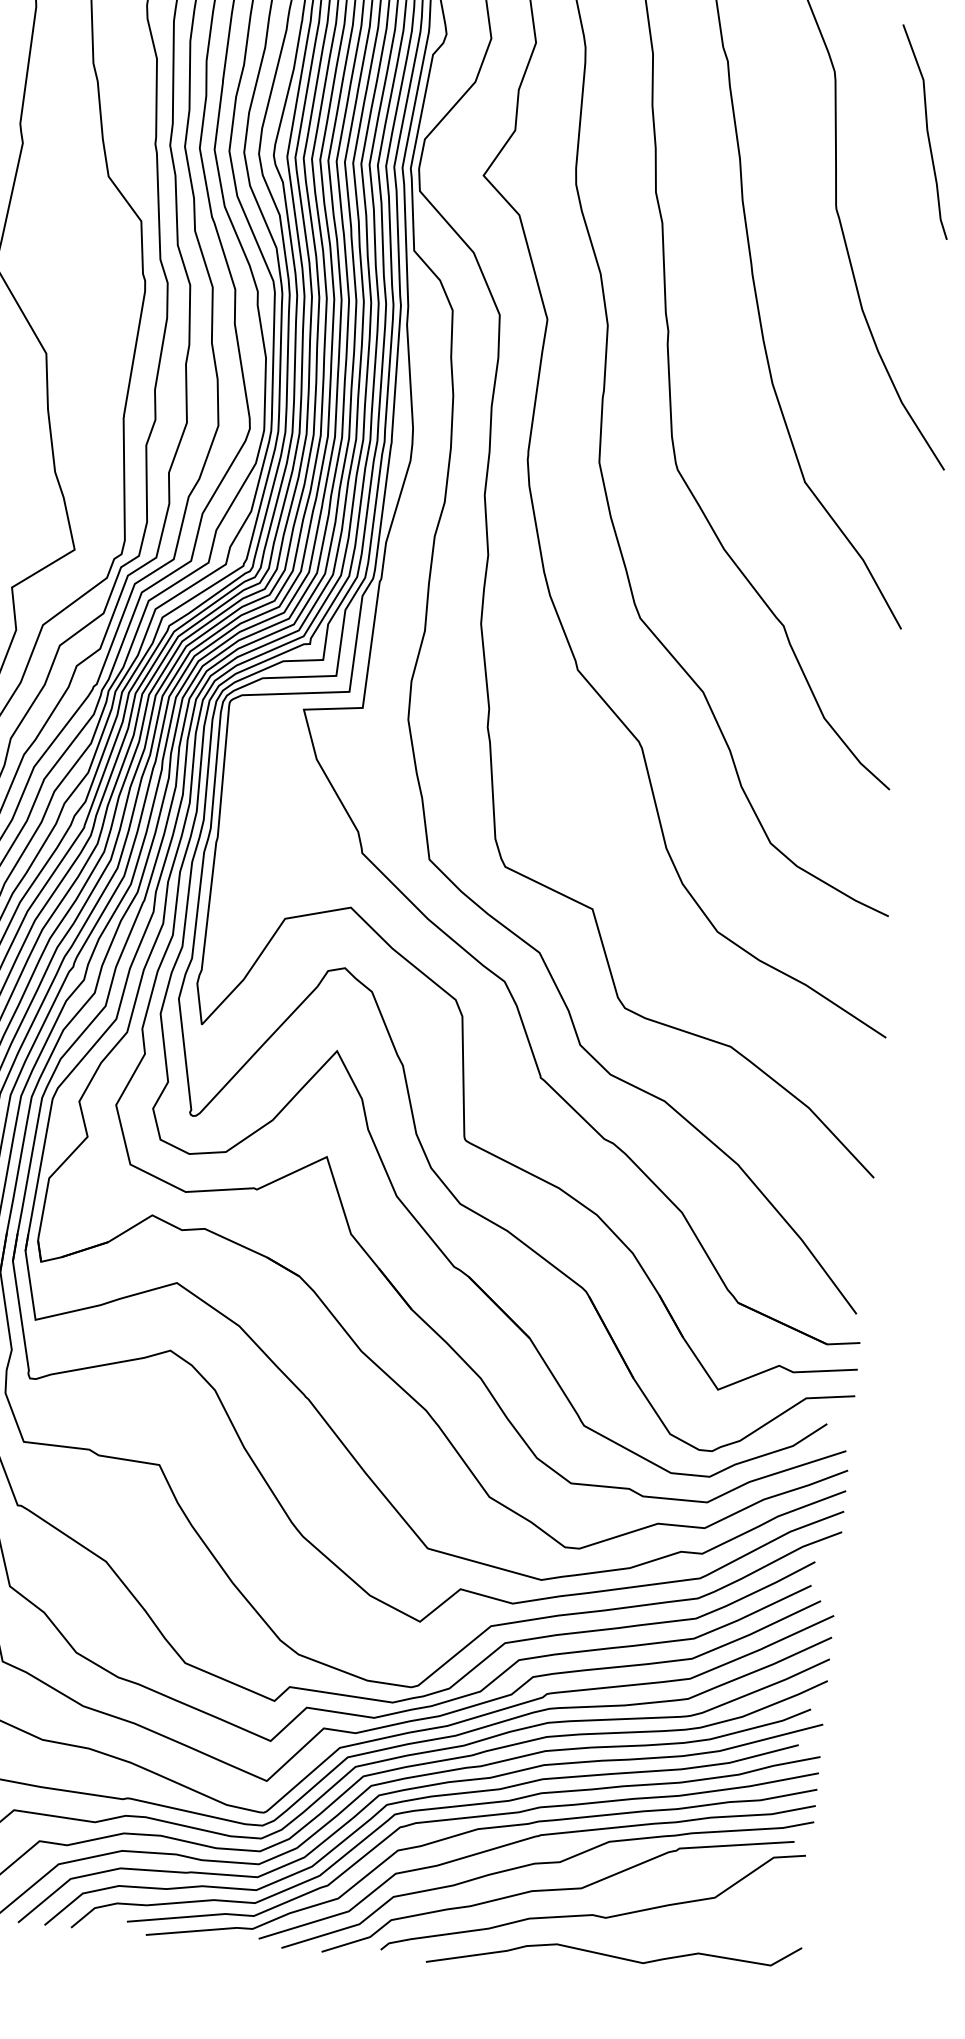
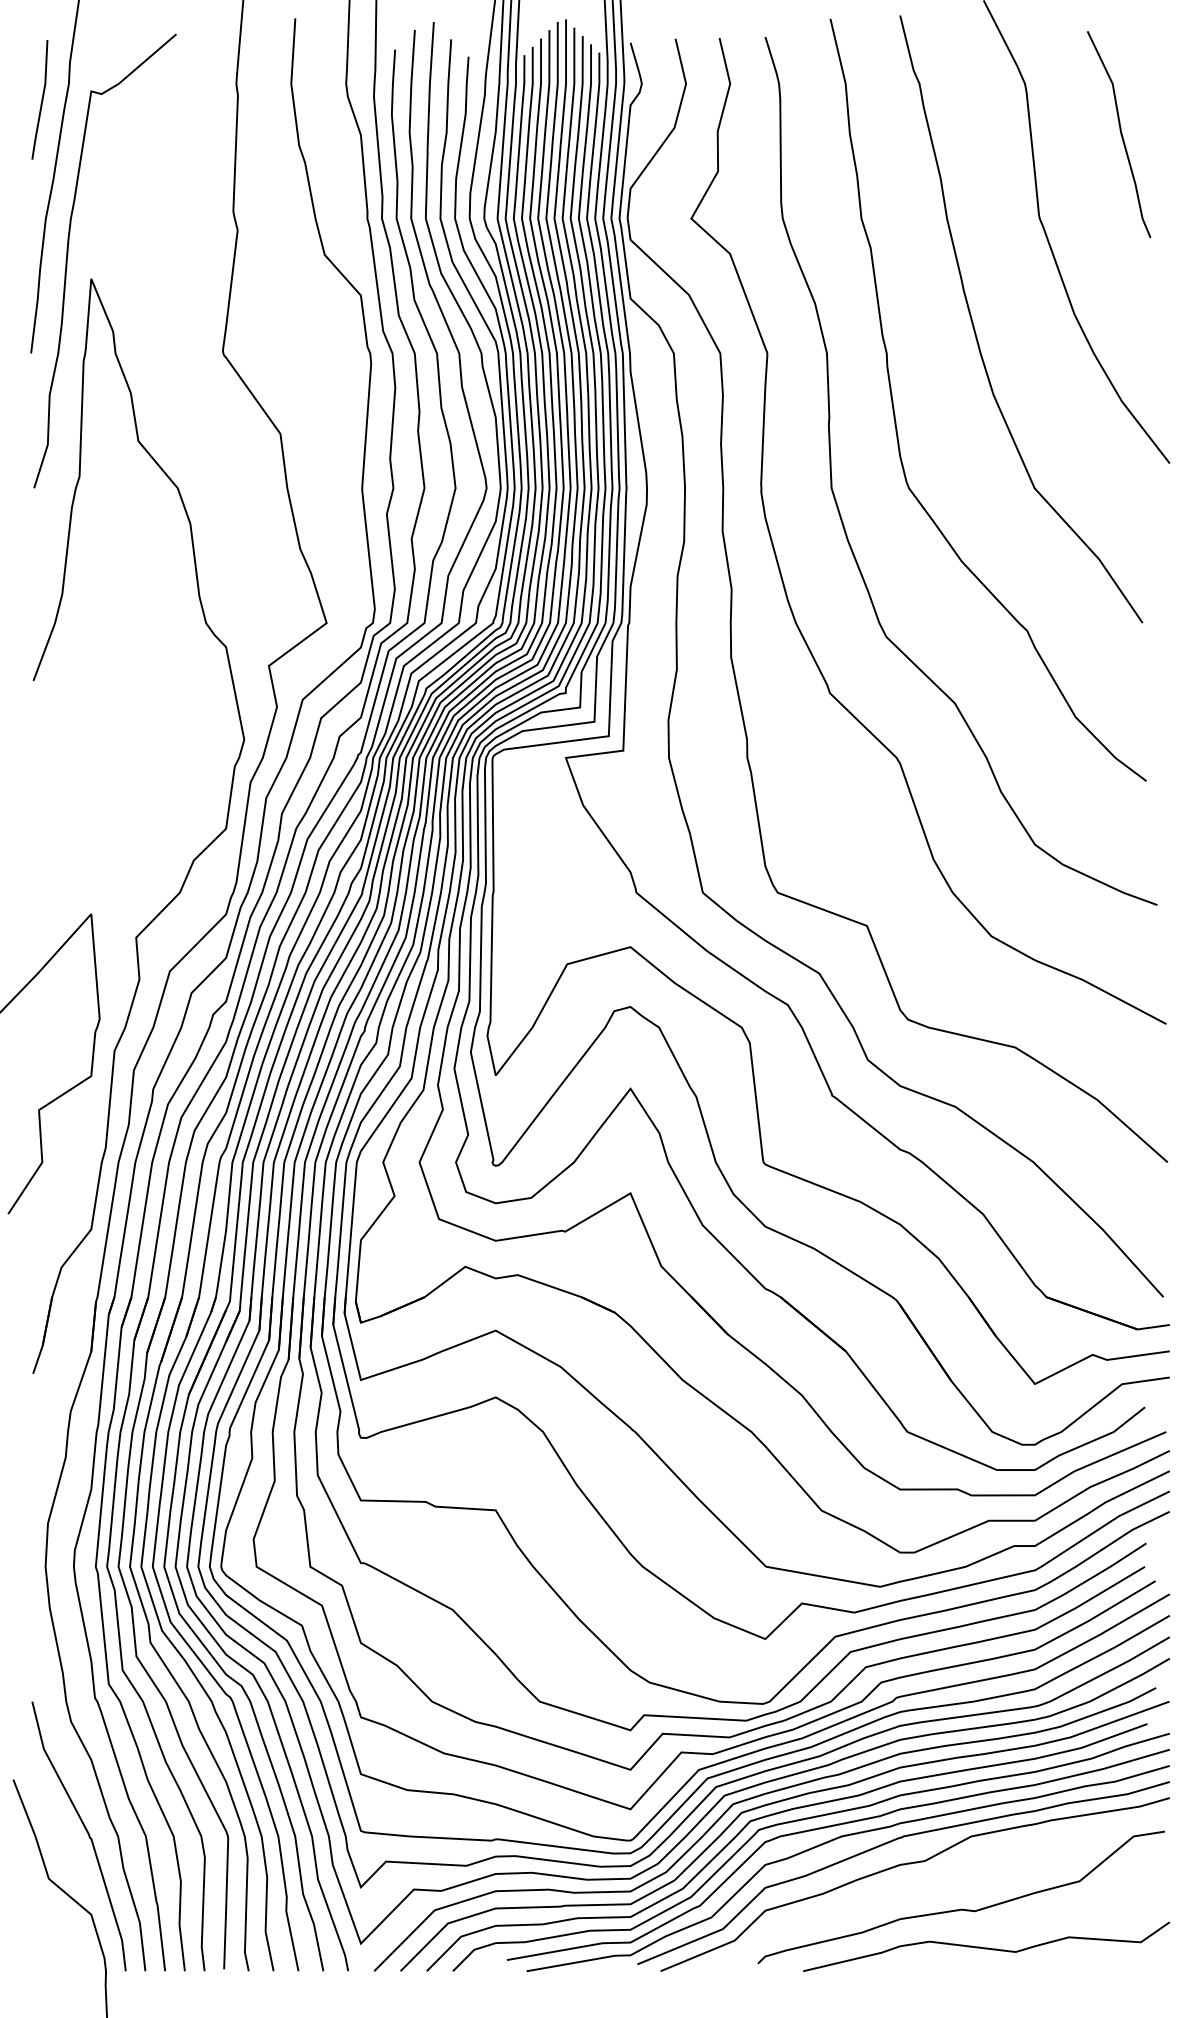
curve: (557, 1891) -> (925, 1889), removed

